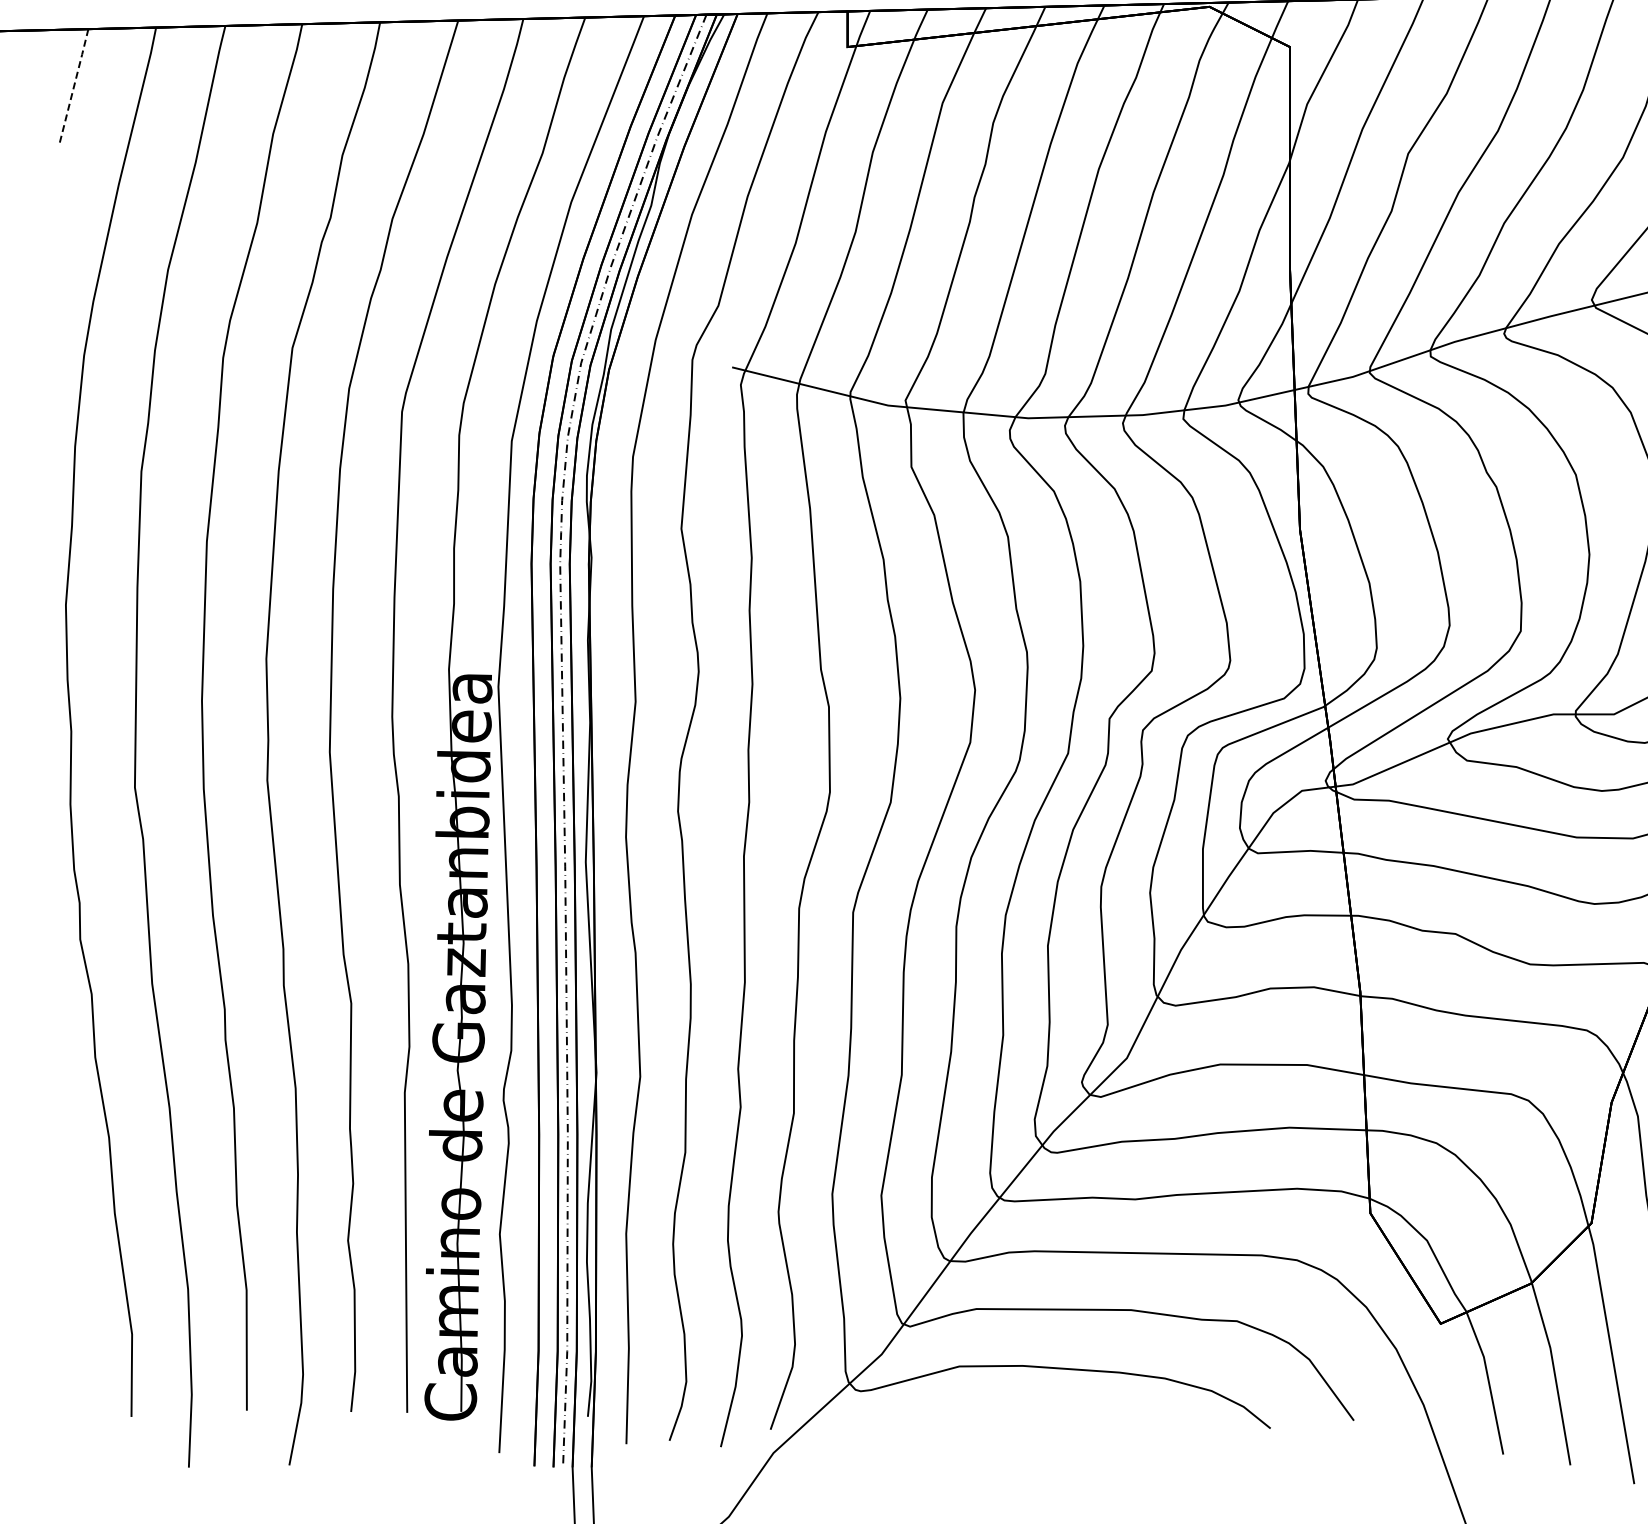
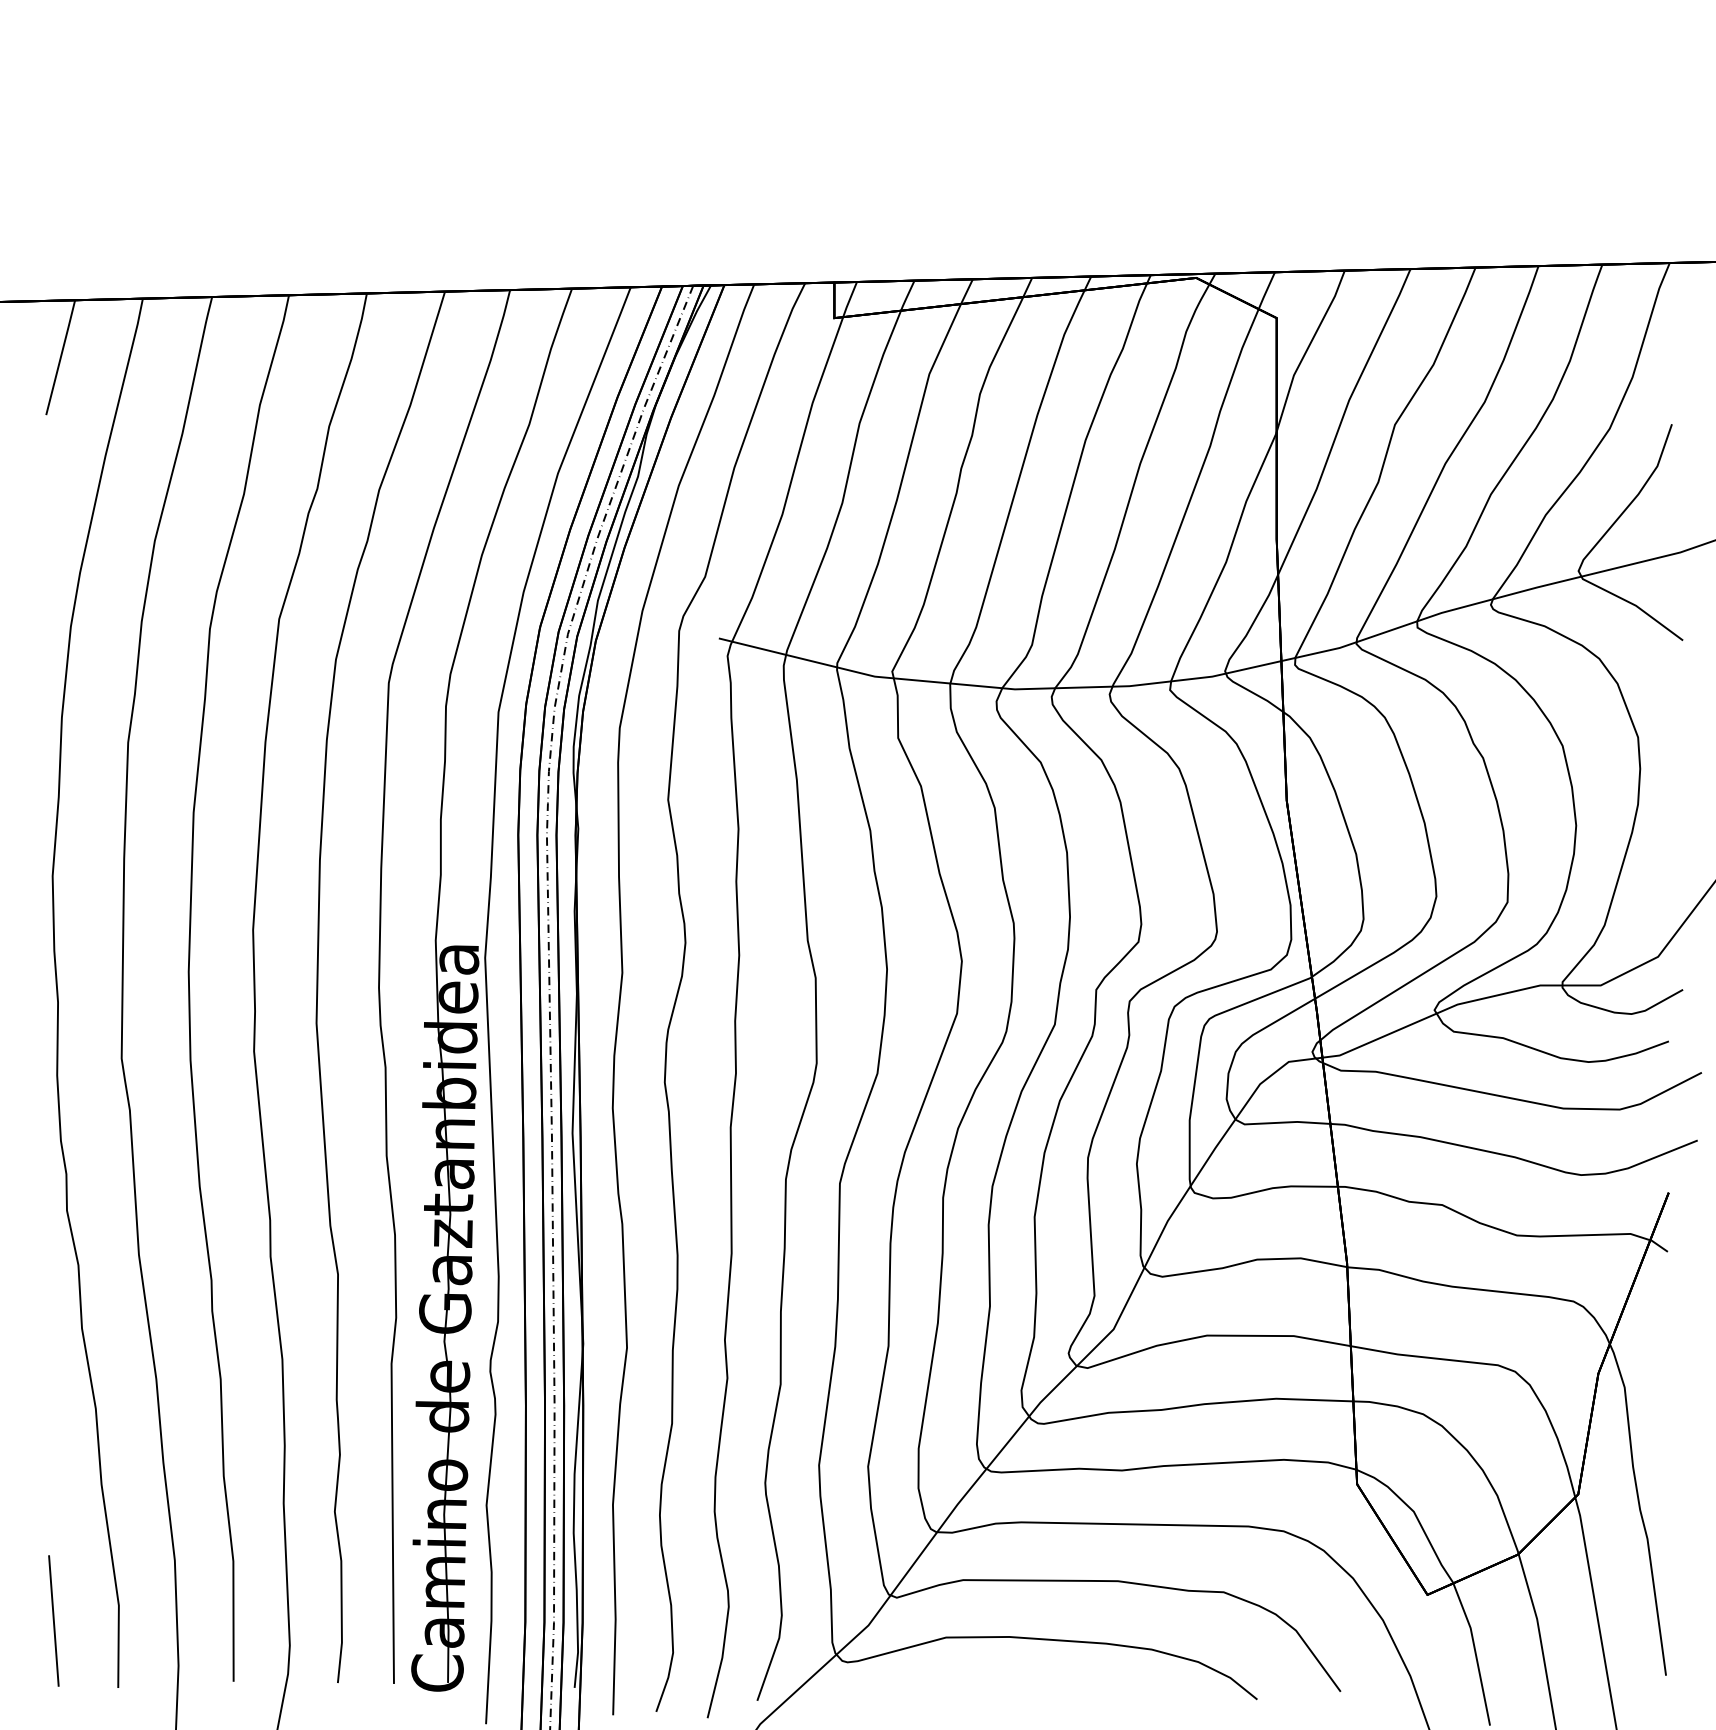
line: (73, 86) -> (60, 357), dashed -> solid
line: (66, 1349) -> (53, 1620), added

